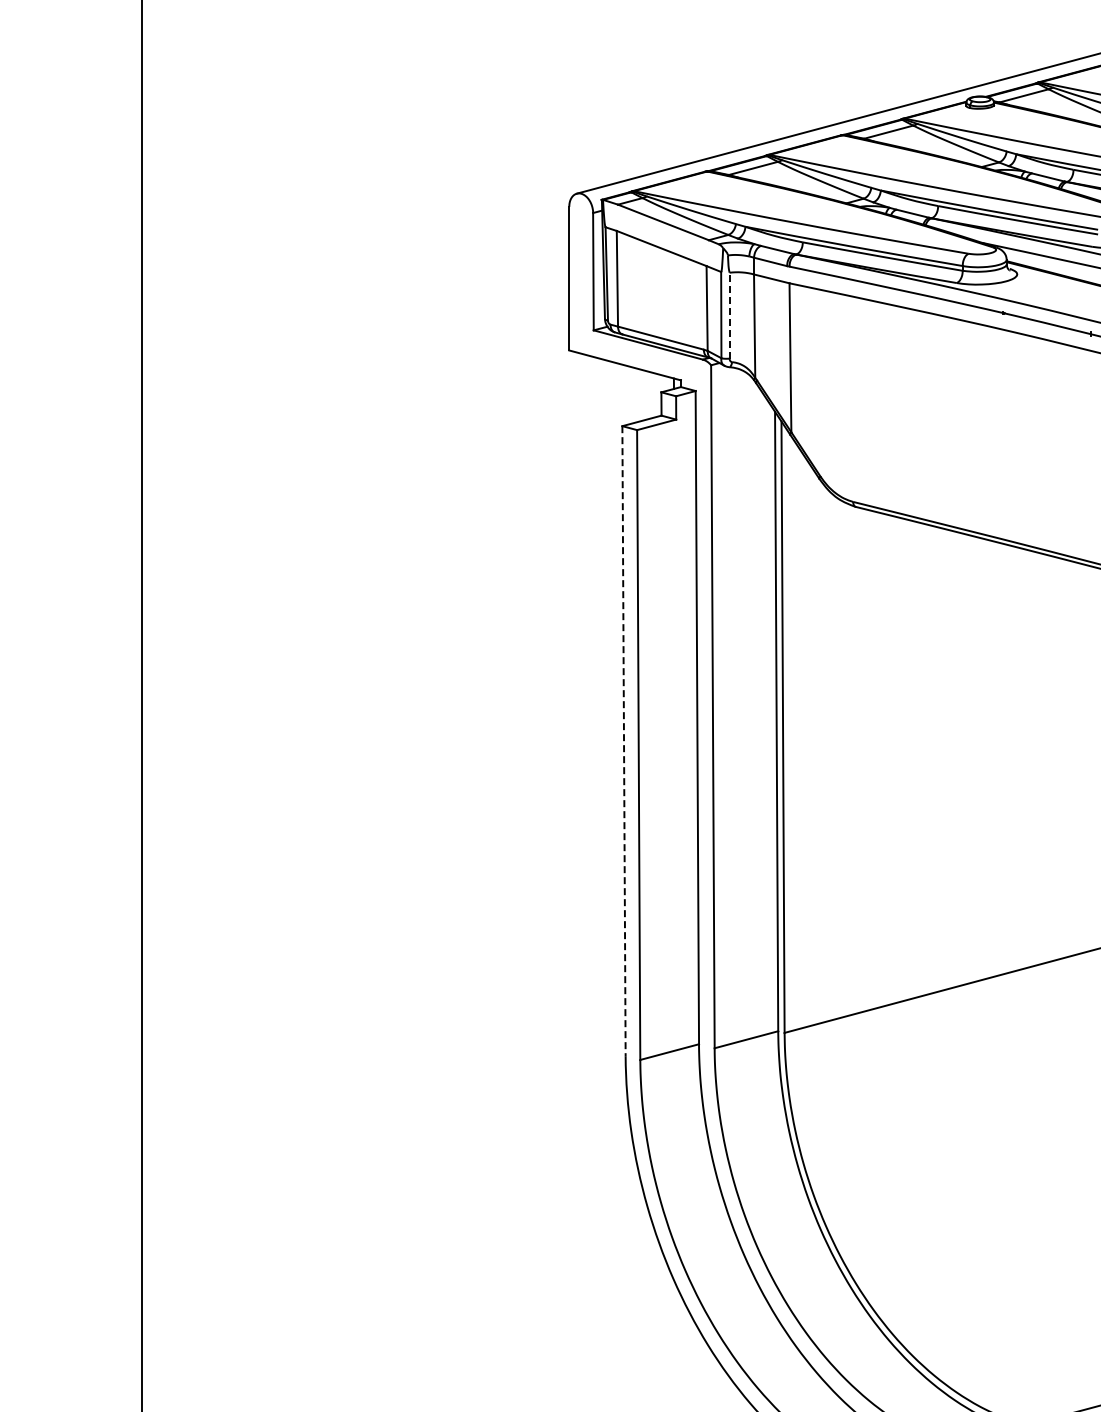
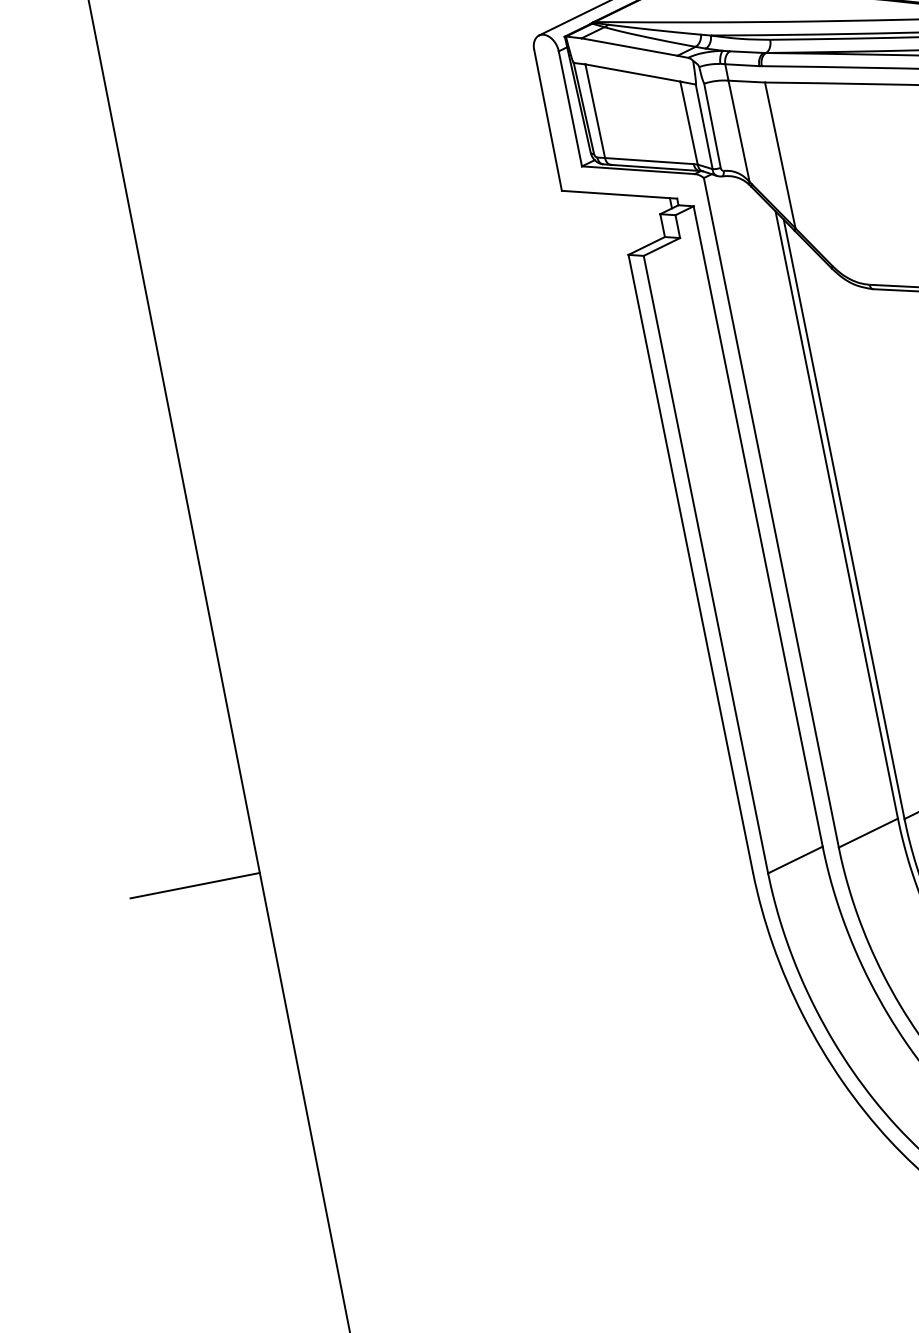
line: (729, 315) -> (712, 125), dashed -> solid
line: (624, 741) -> (691, 563), dashed -> solid
line: (75, 961) -> (194, 885), added

